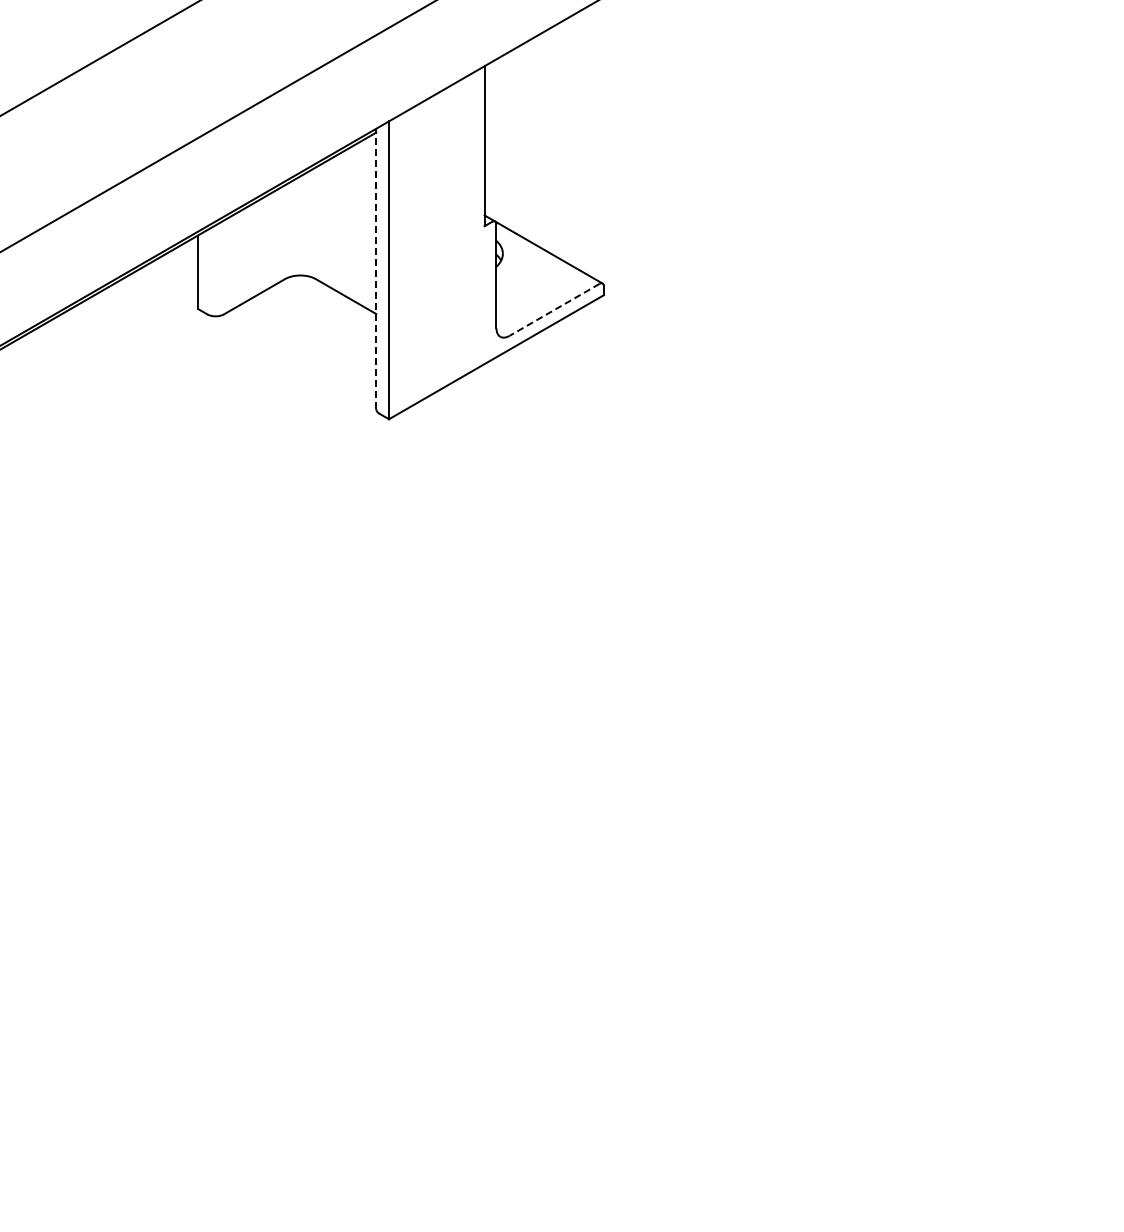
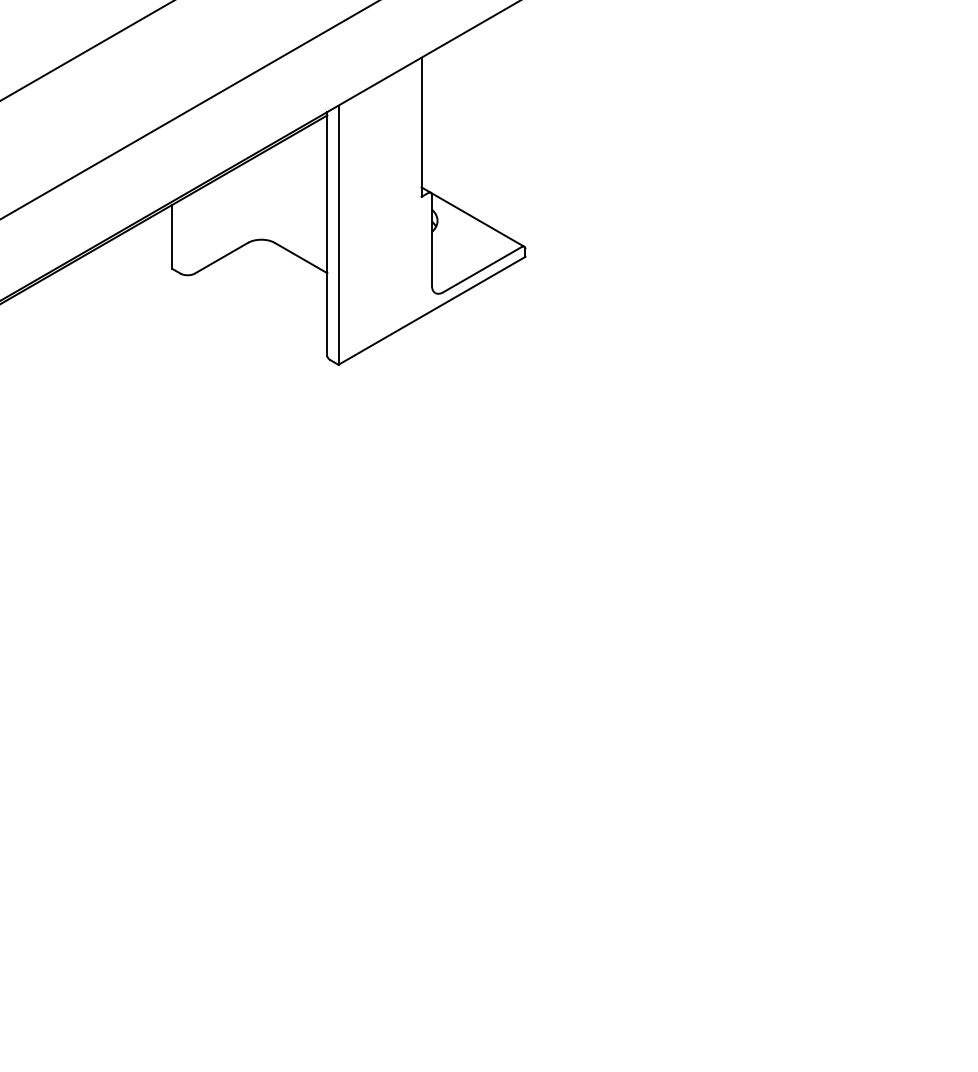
line: (376, 268) -> (327, 233), dashed -> solid
line: (554, 309) -> (482, 269), dashed -> solid

